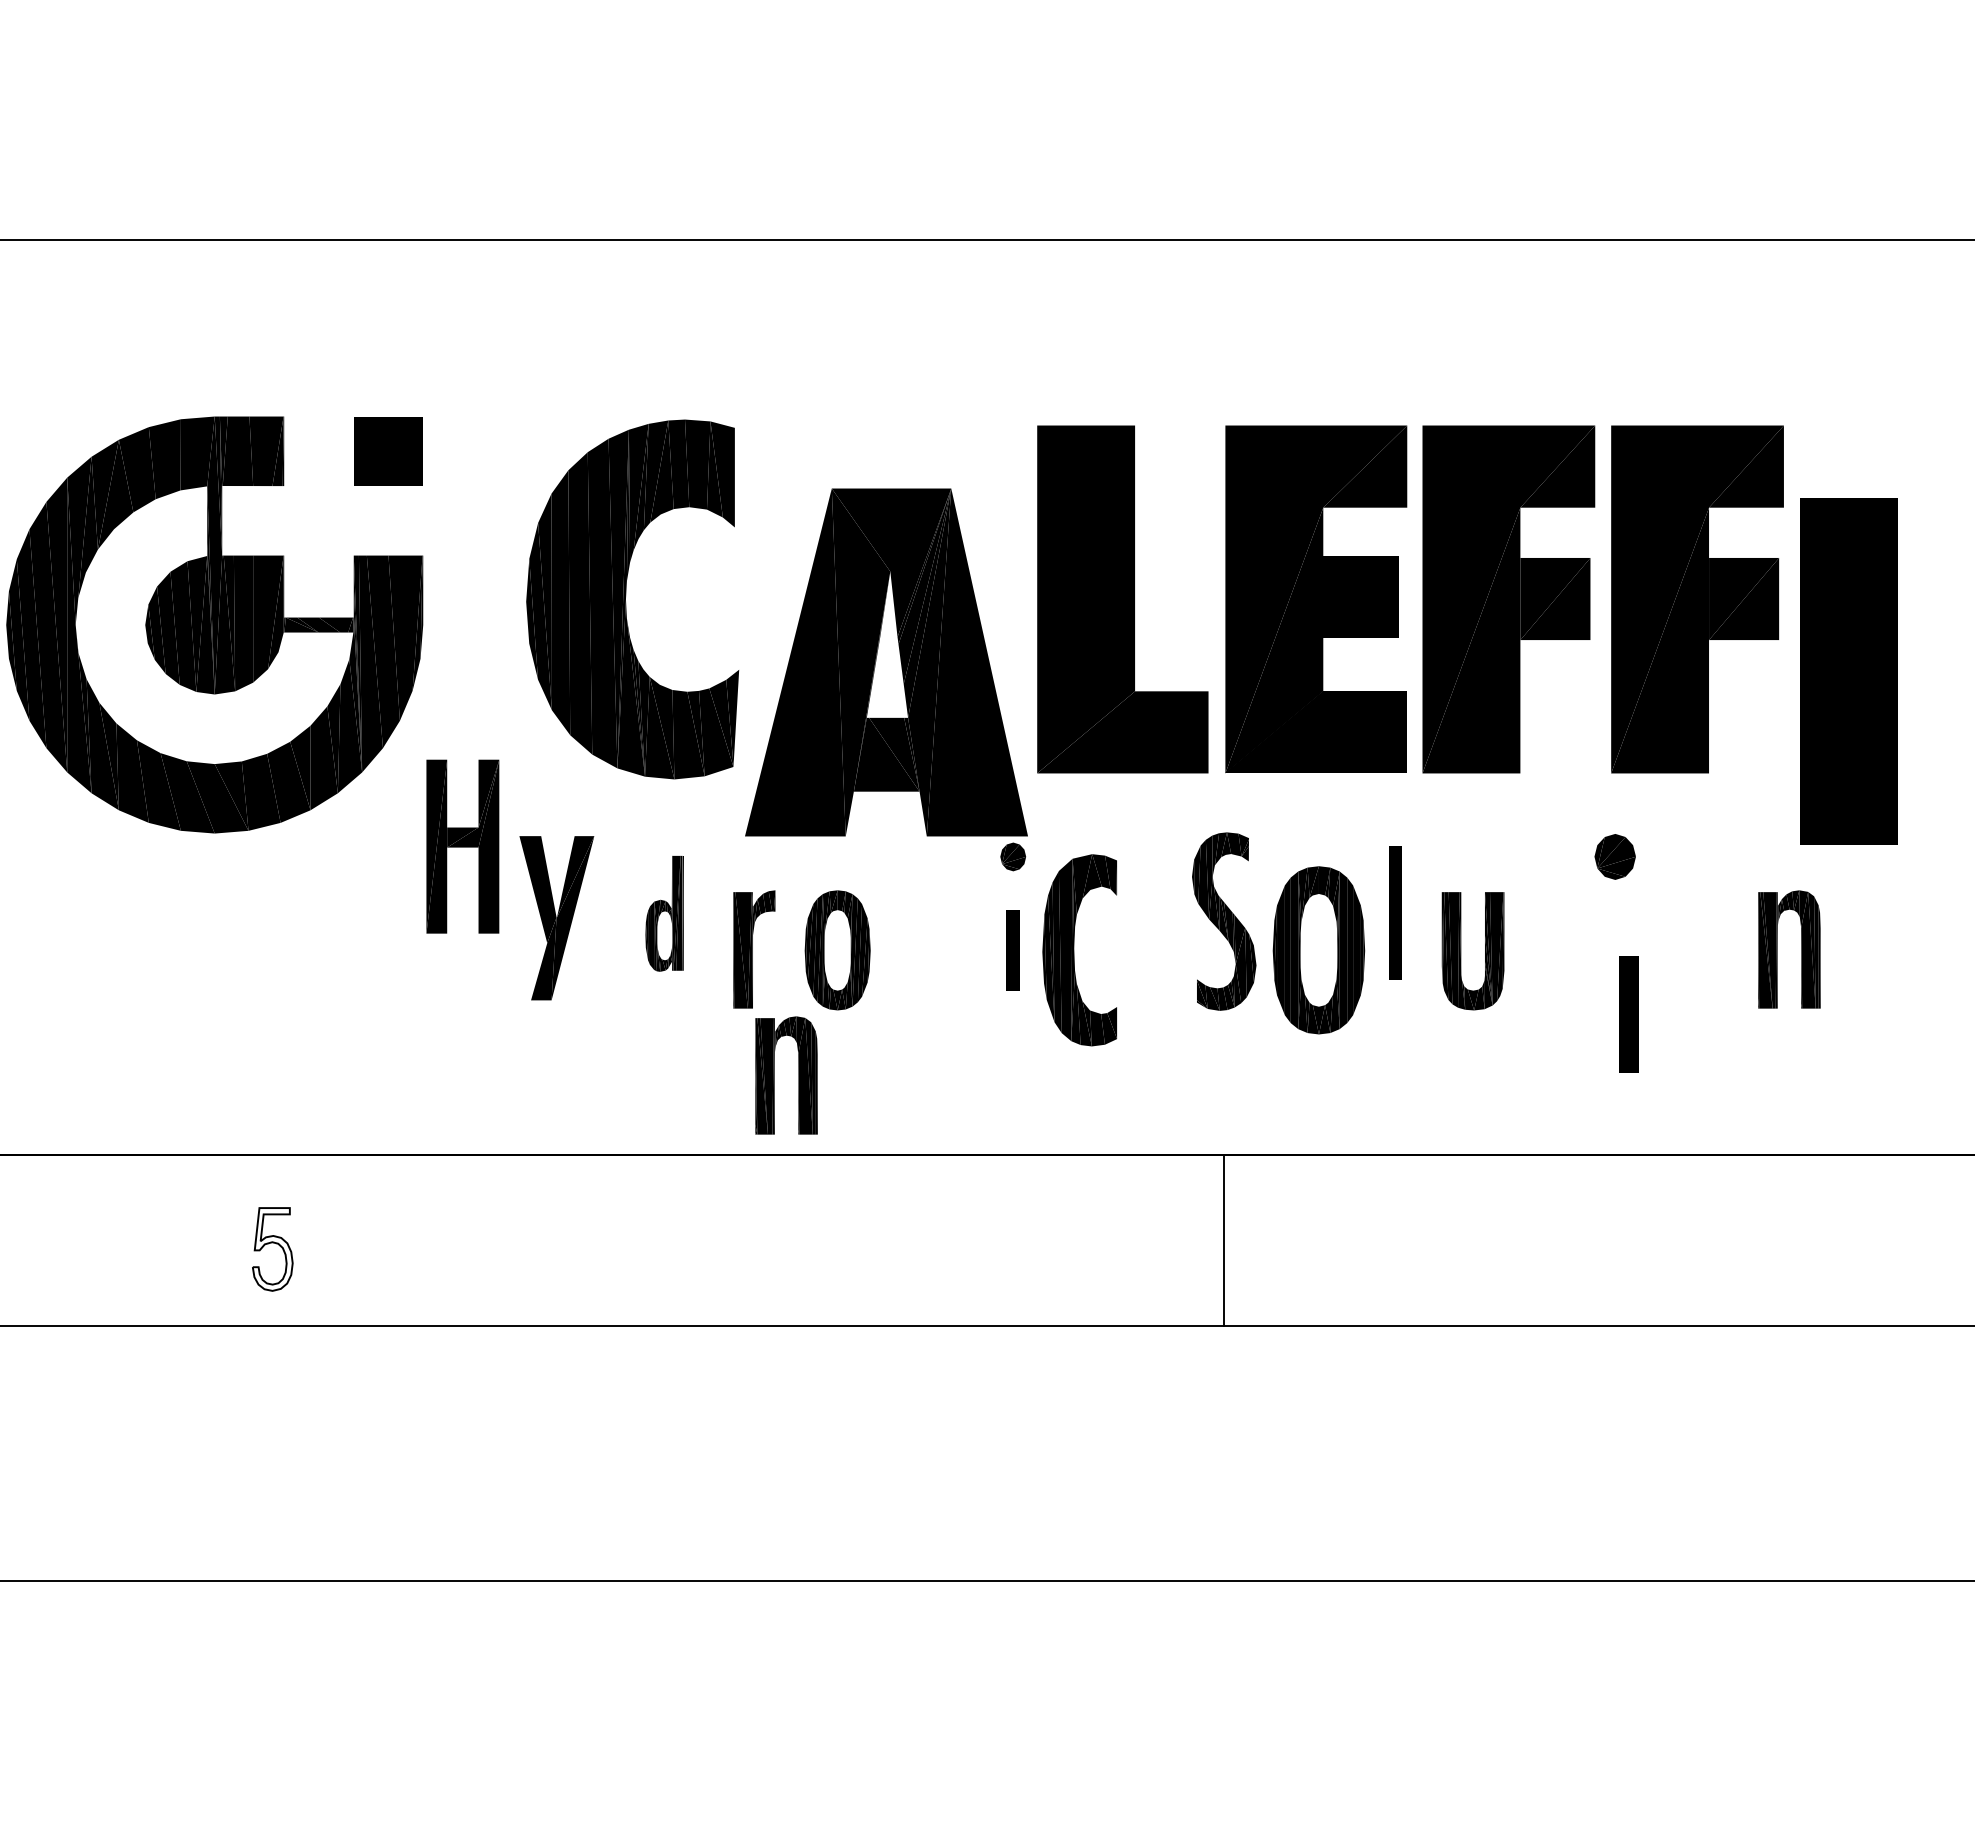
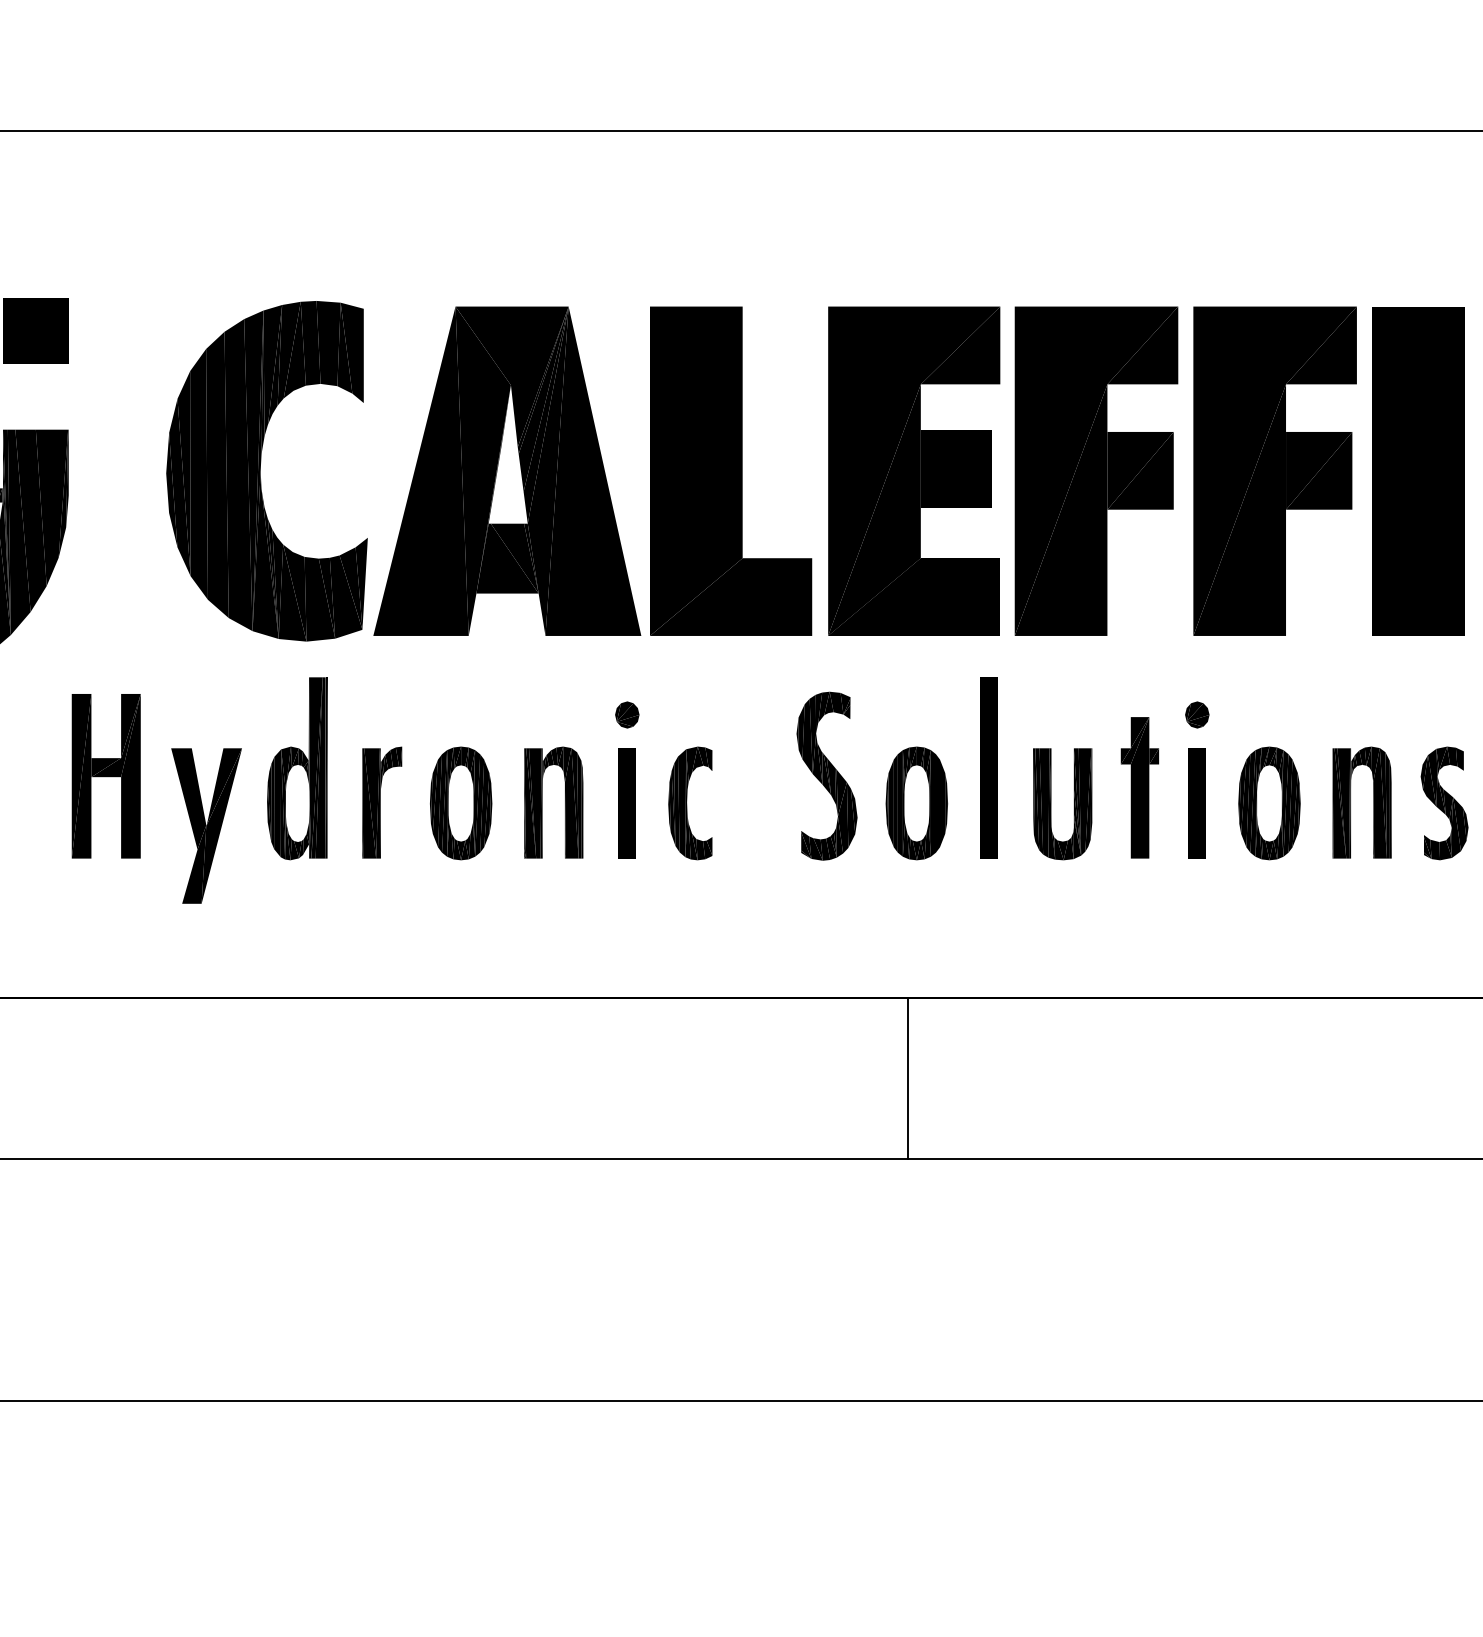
part: (886, 662) -> (507, 471), moved
part: (1848, 671) -> (1418, 471), moved
part: (462, 846) -> (105, 776), moved
part: (1615, 856) -> (1197, 714), size x0.62
part: (1395, 912) -> (989, 767), size x1.43
part: (664, 913) -> (297, 768), size x1.67
part: (556, 918) -> (206, 826), moved
part: (1554, 933) -> (1139, 787), added
part: (1012, 950) -> (626, 803), size x1.43
part: (1079, 950) -> (690, 803), size x0.62
part: (1319, 950) -> (917, 803), size x0.71
part: (1691, 950) -> (1269, 803), added
part: (1876, 950) -> (1444, 803), added
part: (1628, 1014) -> (1196, 803), moved
part: (774, 1075) -> (542, 802), moved
line: (1224, 1240) -> (908, 1078), moved

